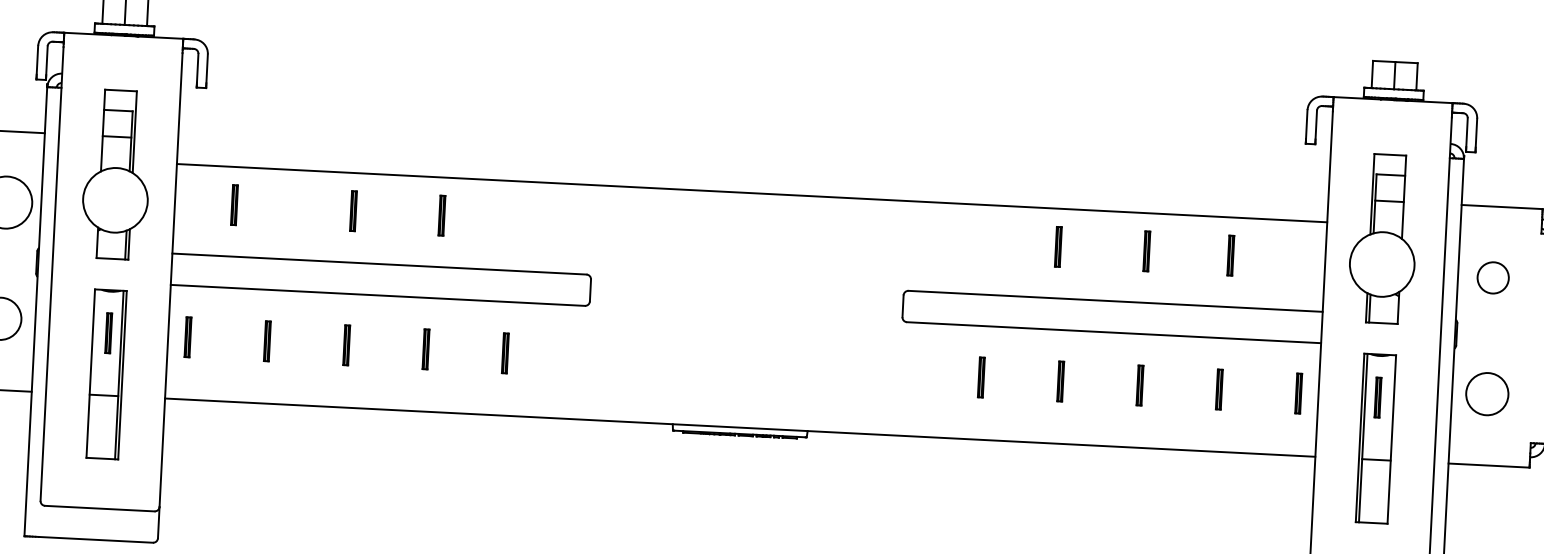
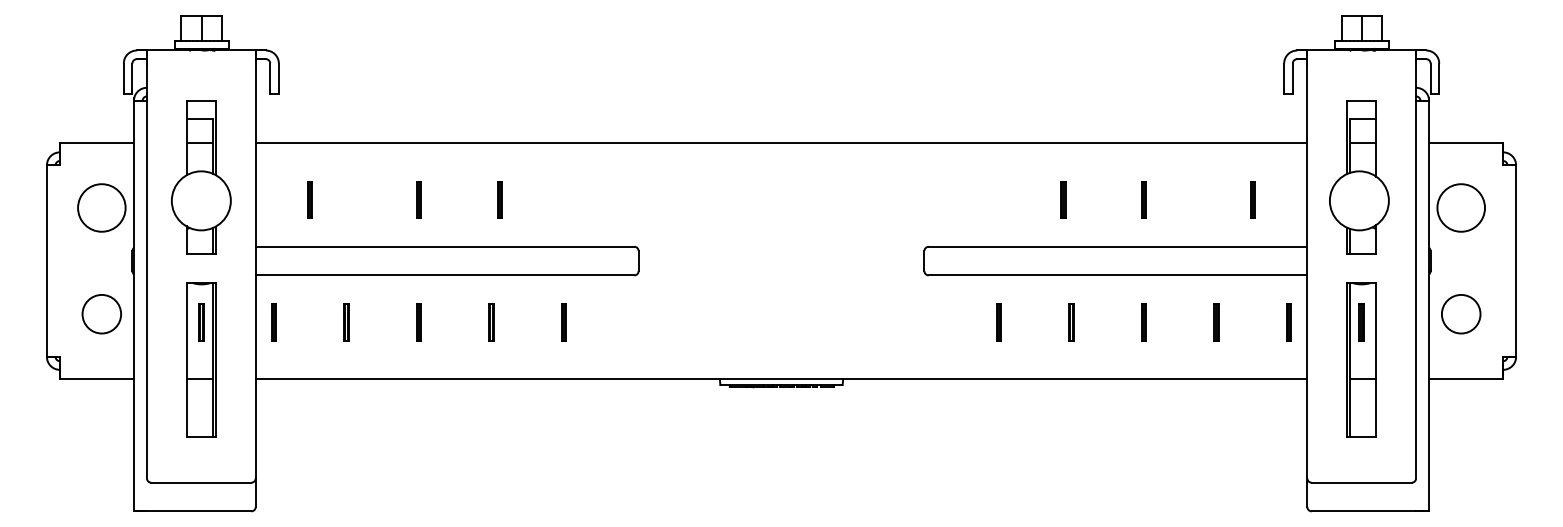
line: (752, 192) -> (781, 142), moved
part: (1230, 255) -> (1252, 199), moved
circle: (1493, 277) -> (1461, 207), size x1.67

